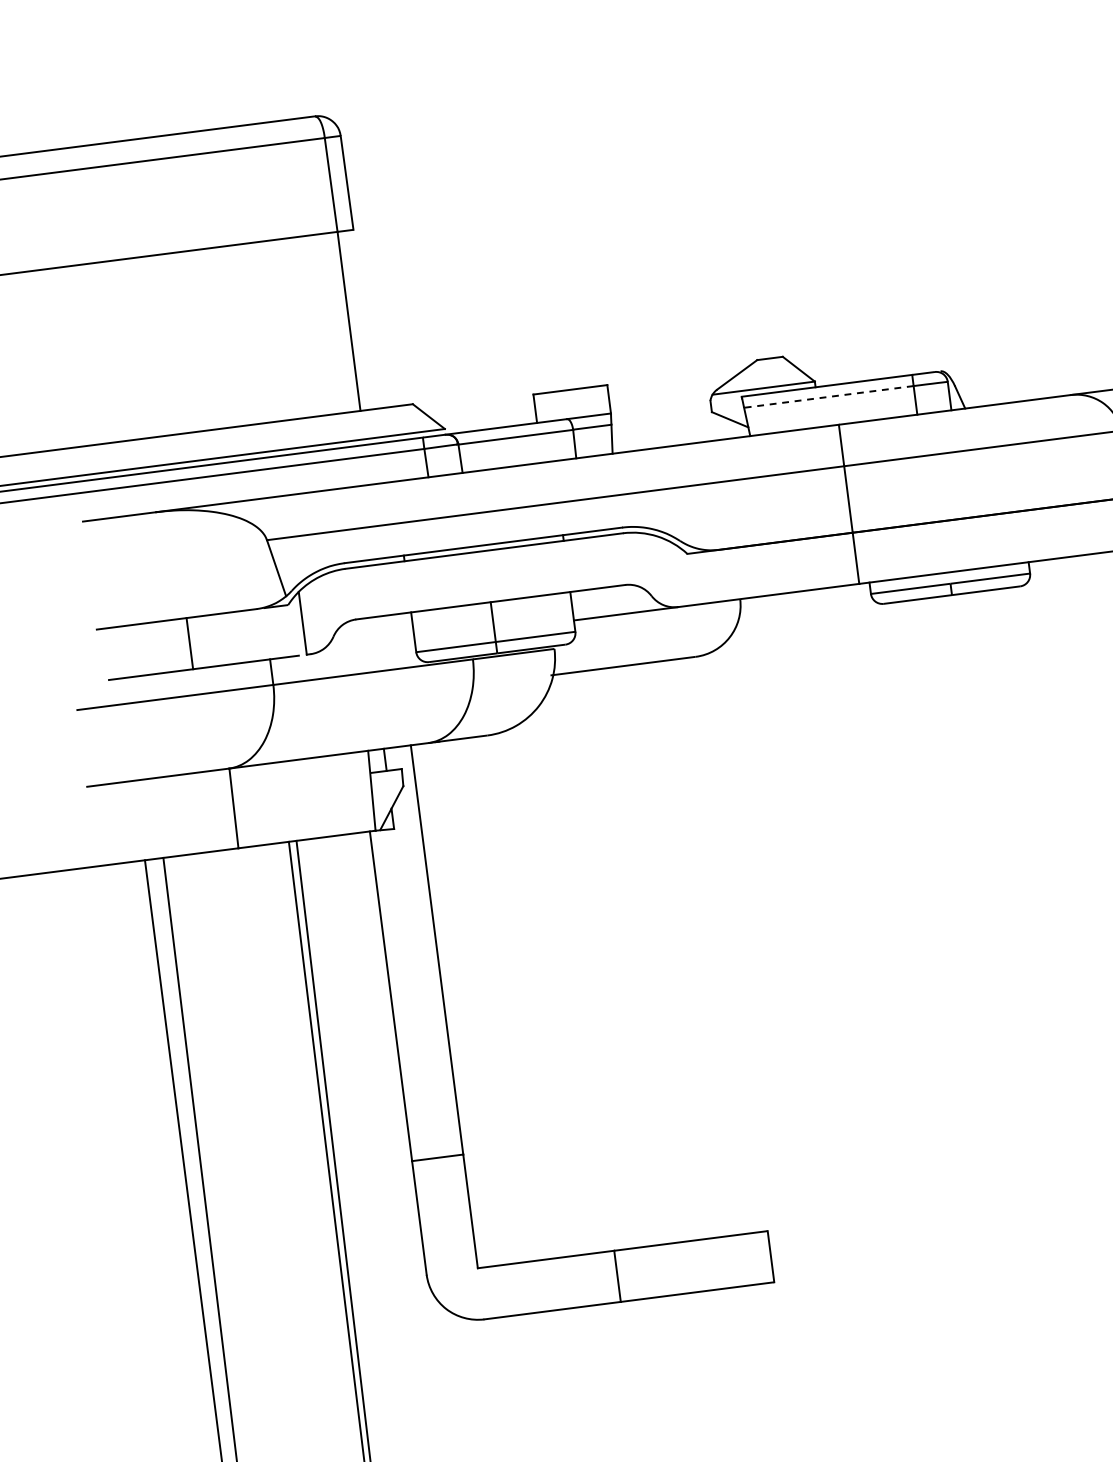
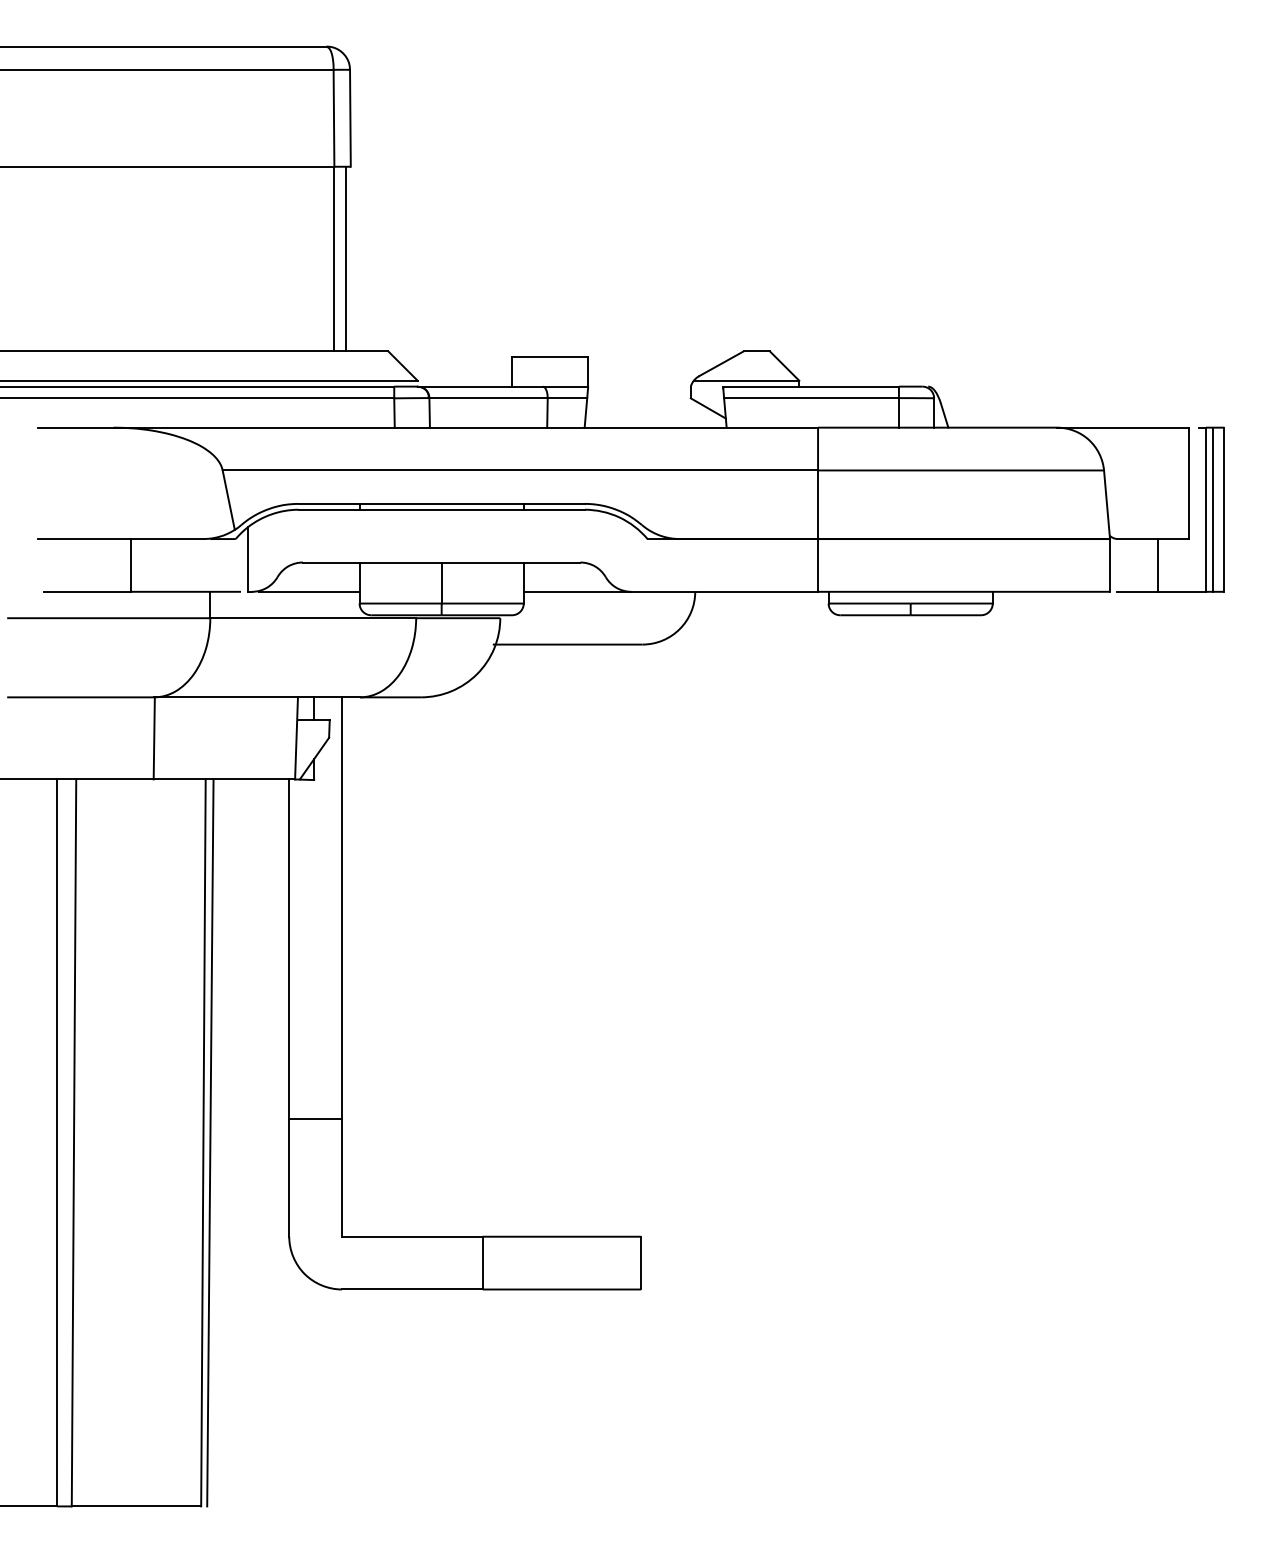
line: (360, 319) -> (346, 258), added
line: (828, 397) -> (811, 398), dashed -> solid
line: (366, 646) -> (309, 591), added

